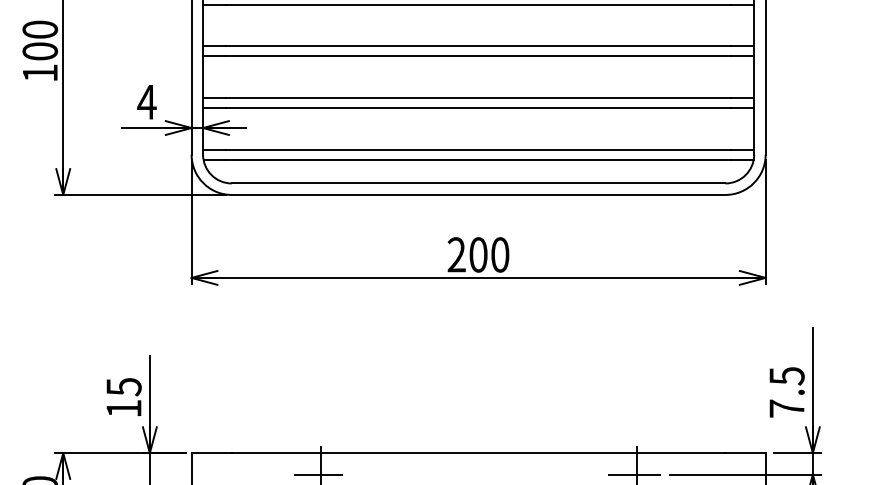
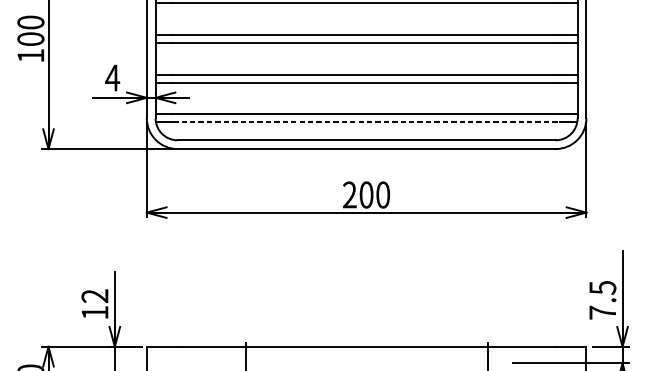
line: (478, 159) -> (366, 121), solid -> dashed
text: (123, 387) -> (94, 296), 15 -> 12
line: (318, 474) -> (243, 363), removed
line: (634, 474) -> (485, 363), removed

